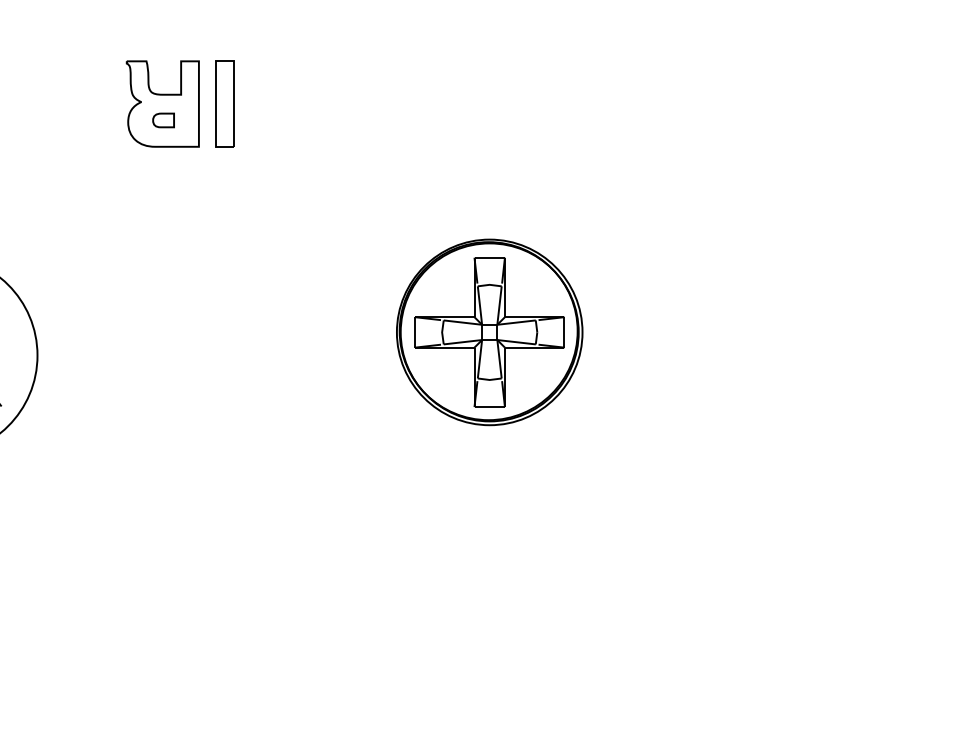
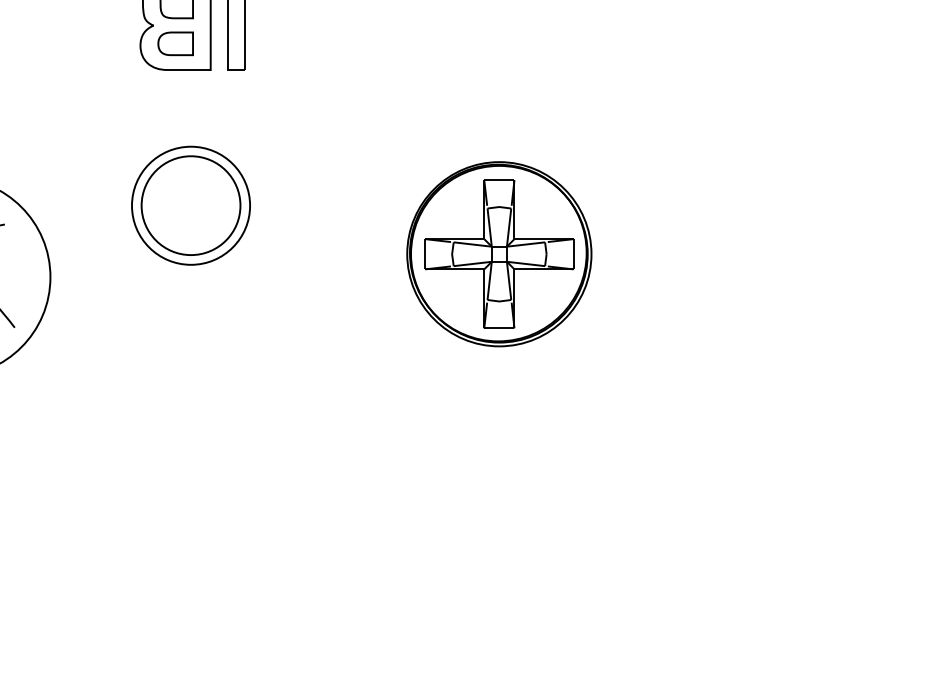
part: (163, 120) -> (175, 43), size x1.67
part: (178, 283) -> (190, 205), added

